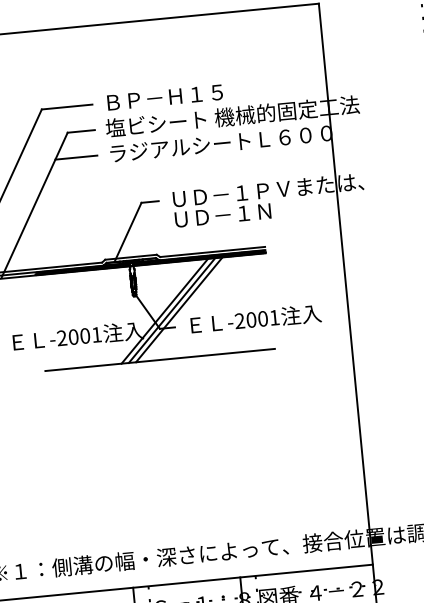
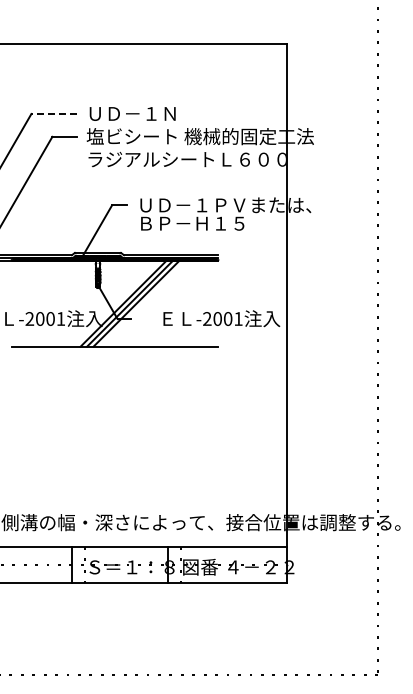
text: (164, 97) -> (141, 113), ＢＰ－Ｈ１５ -> ＵＤ－１Ｎ
line: (67, 106) -> (54, 113), solid -> dashed
line: (75, 157) -> (57, 159), removed
text: (233, 214) -> (192, 223), ＵＤ－１Ｎ -> ＢＰ－Ｈ１５
text: (255, 319) -> (221, 318), moved

